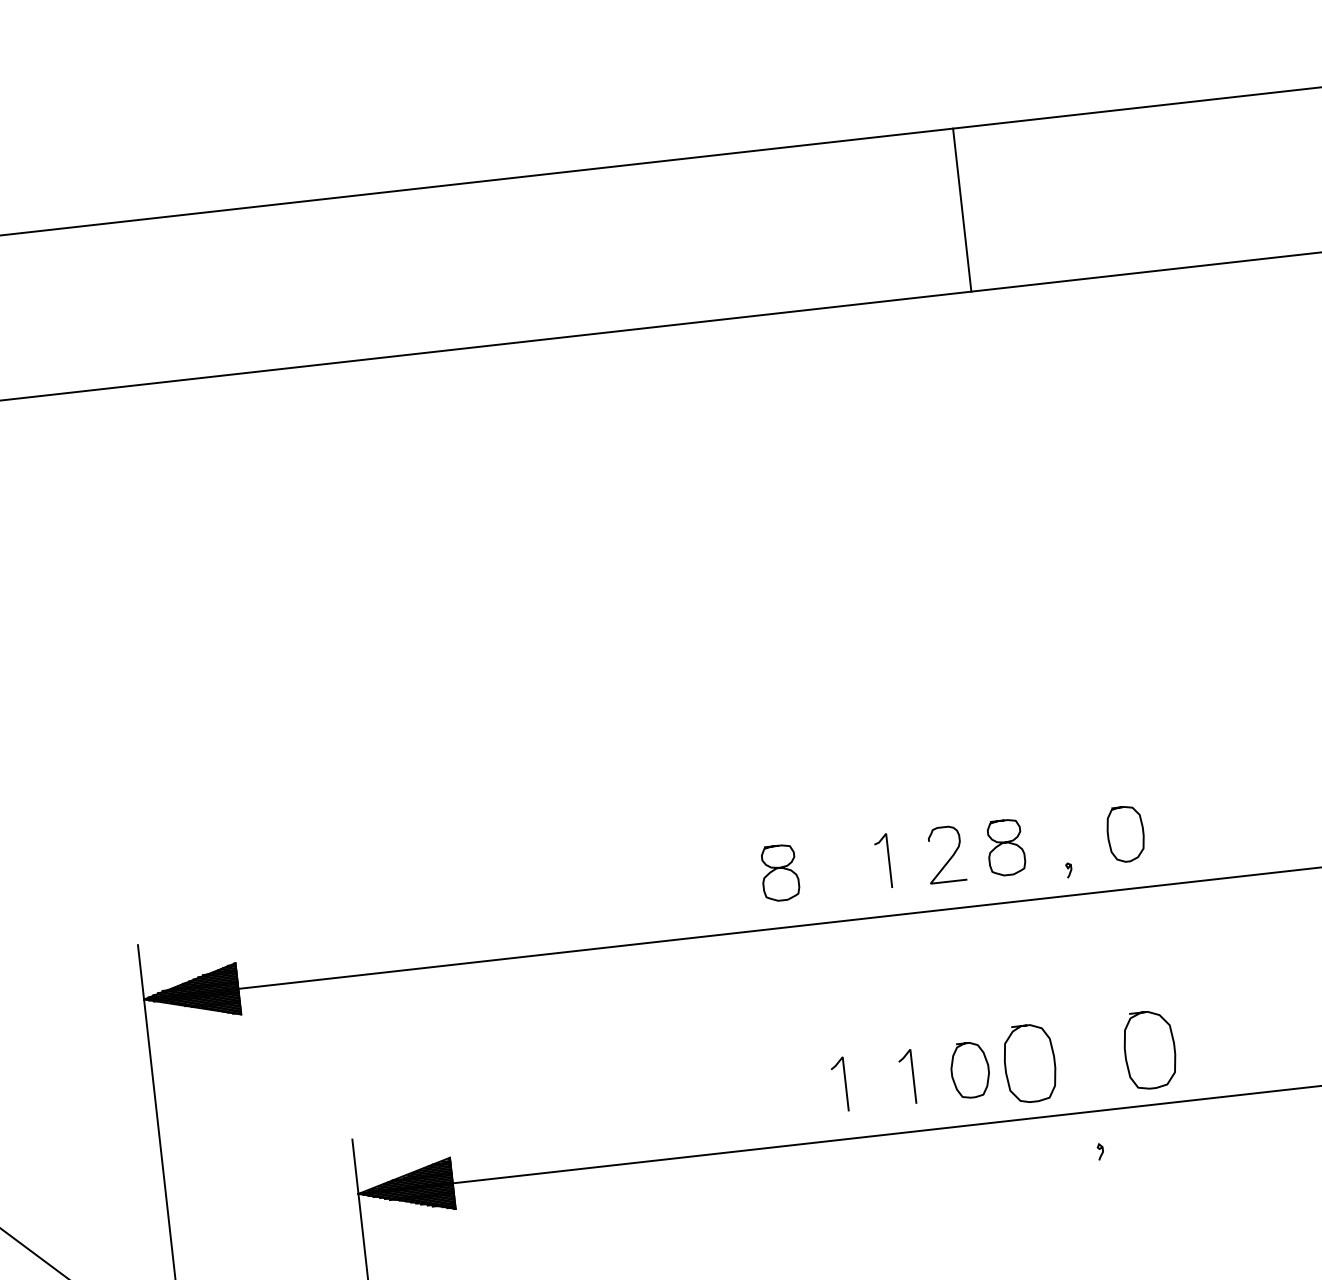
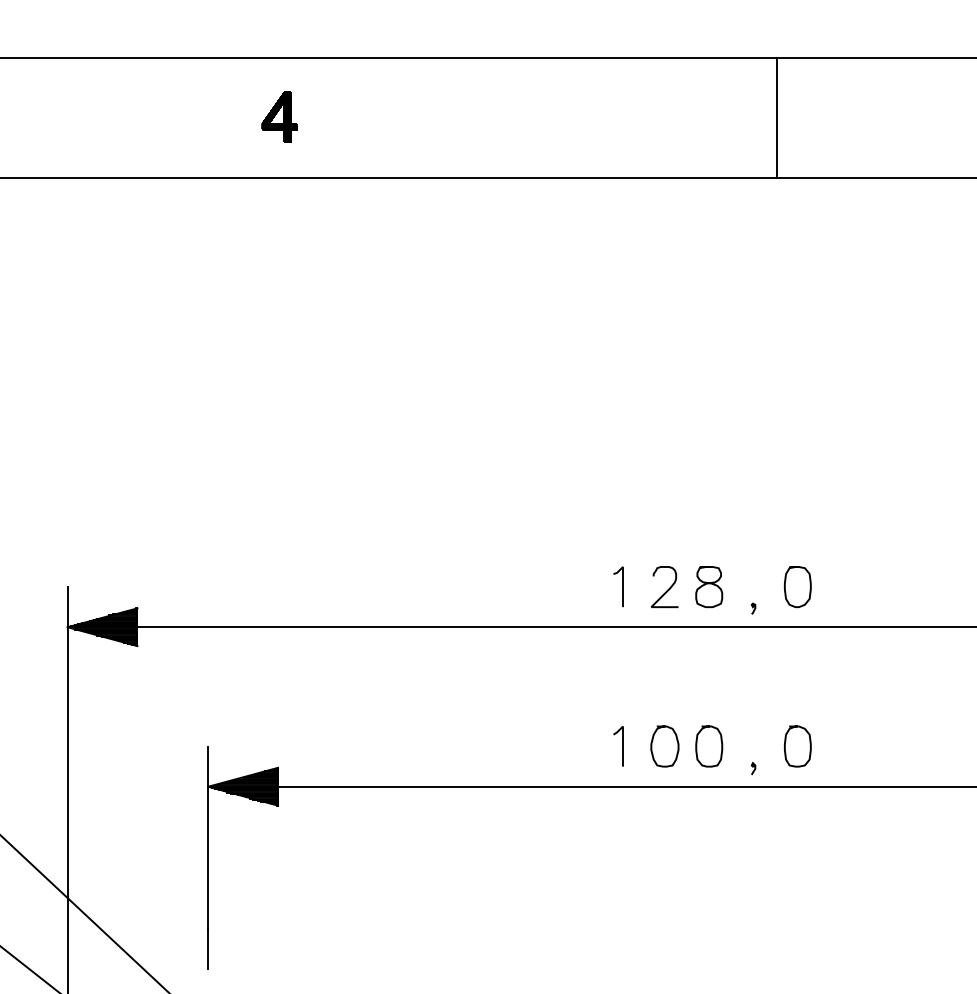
line: (962, 209) -> (776, 117), moved
hatch: (353, 276) -> (279, 116), added
part: (780, 873) -> (542, 587), removed
part: (1149, 1050) -> (797, 746), size x0.71
part: (1030, 1063) -> (709, 746), size x0.71
curve: (845, 1084) -> (572, 746), removed
curve: (1100, 1150) -> (753, 767), moved

